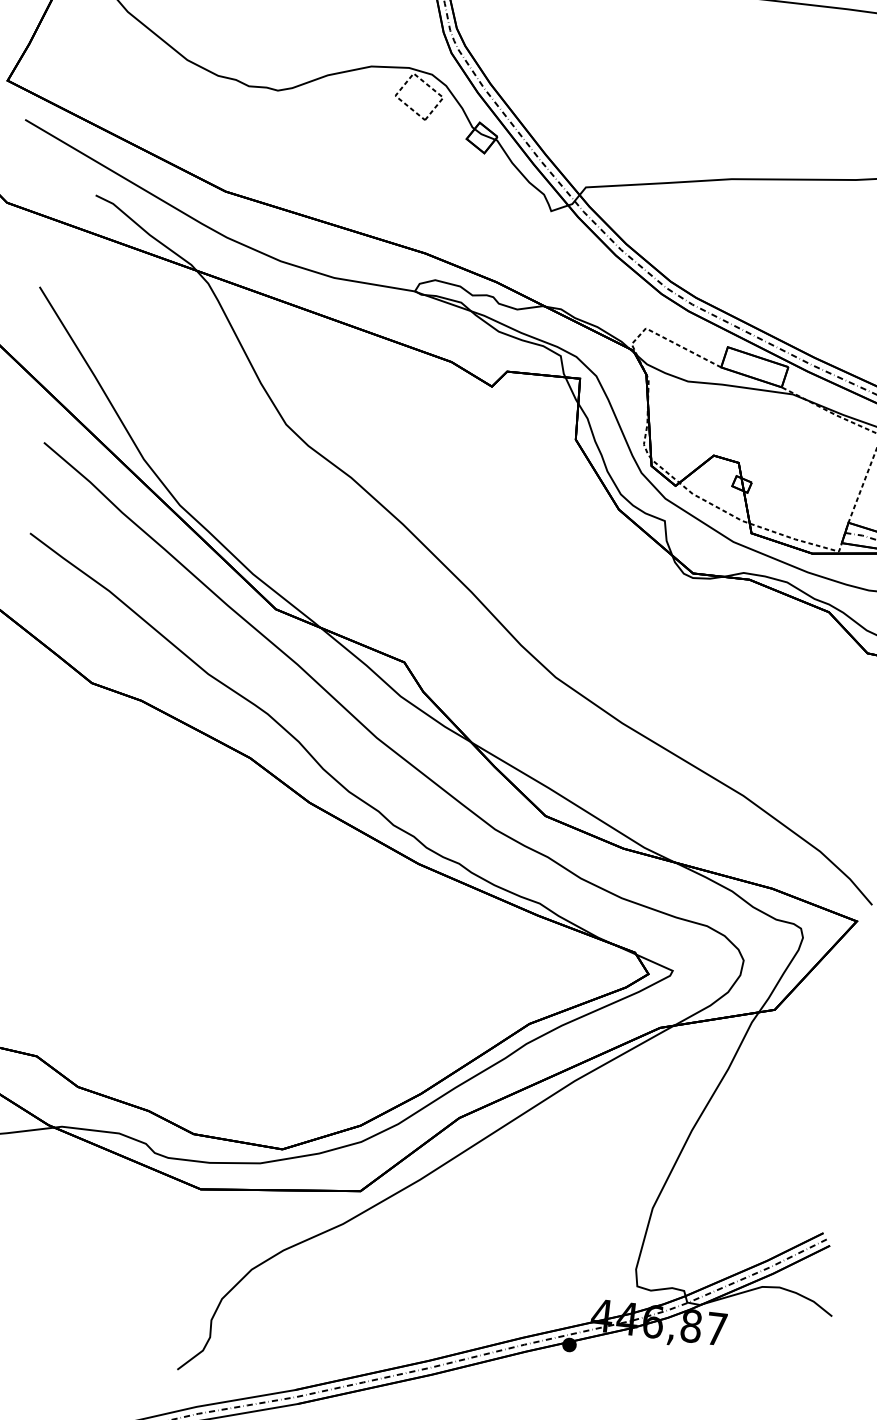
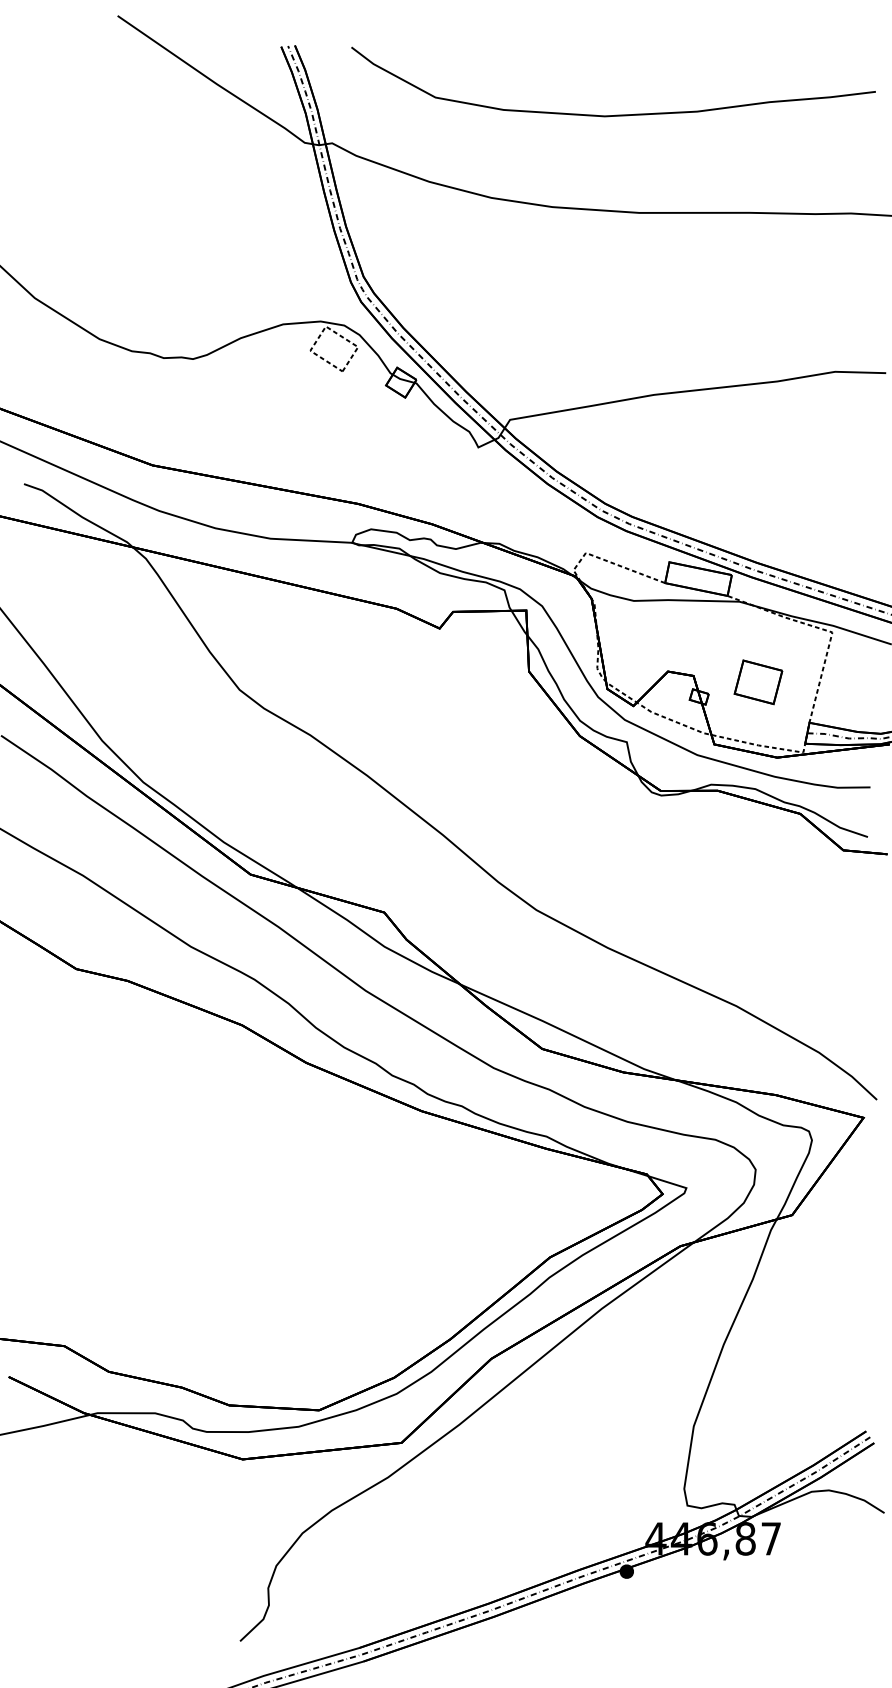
part: (802, 476) -> (758, 682), added

